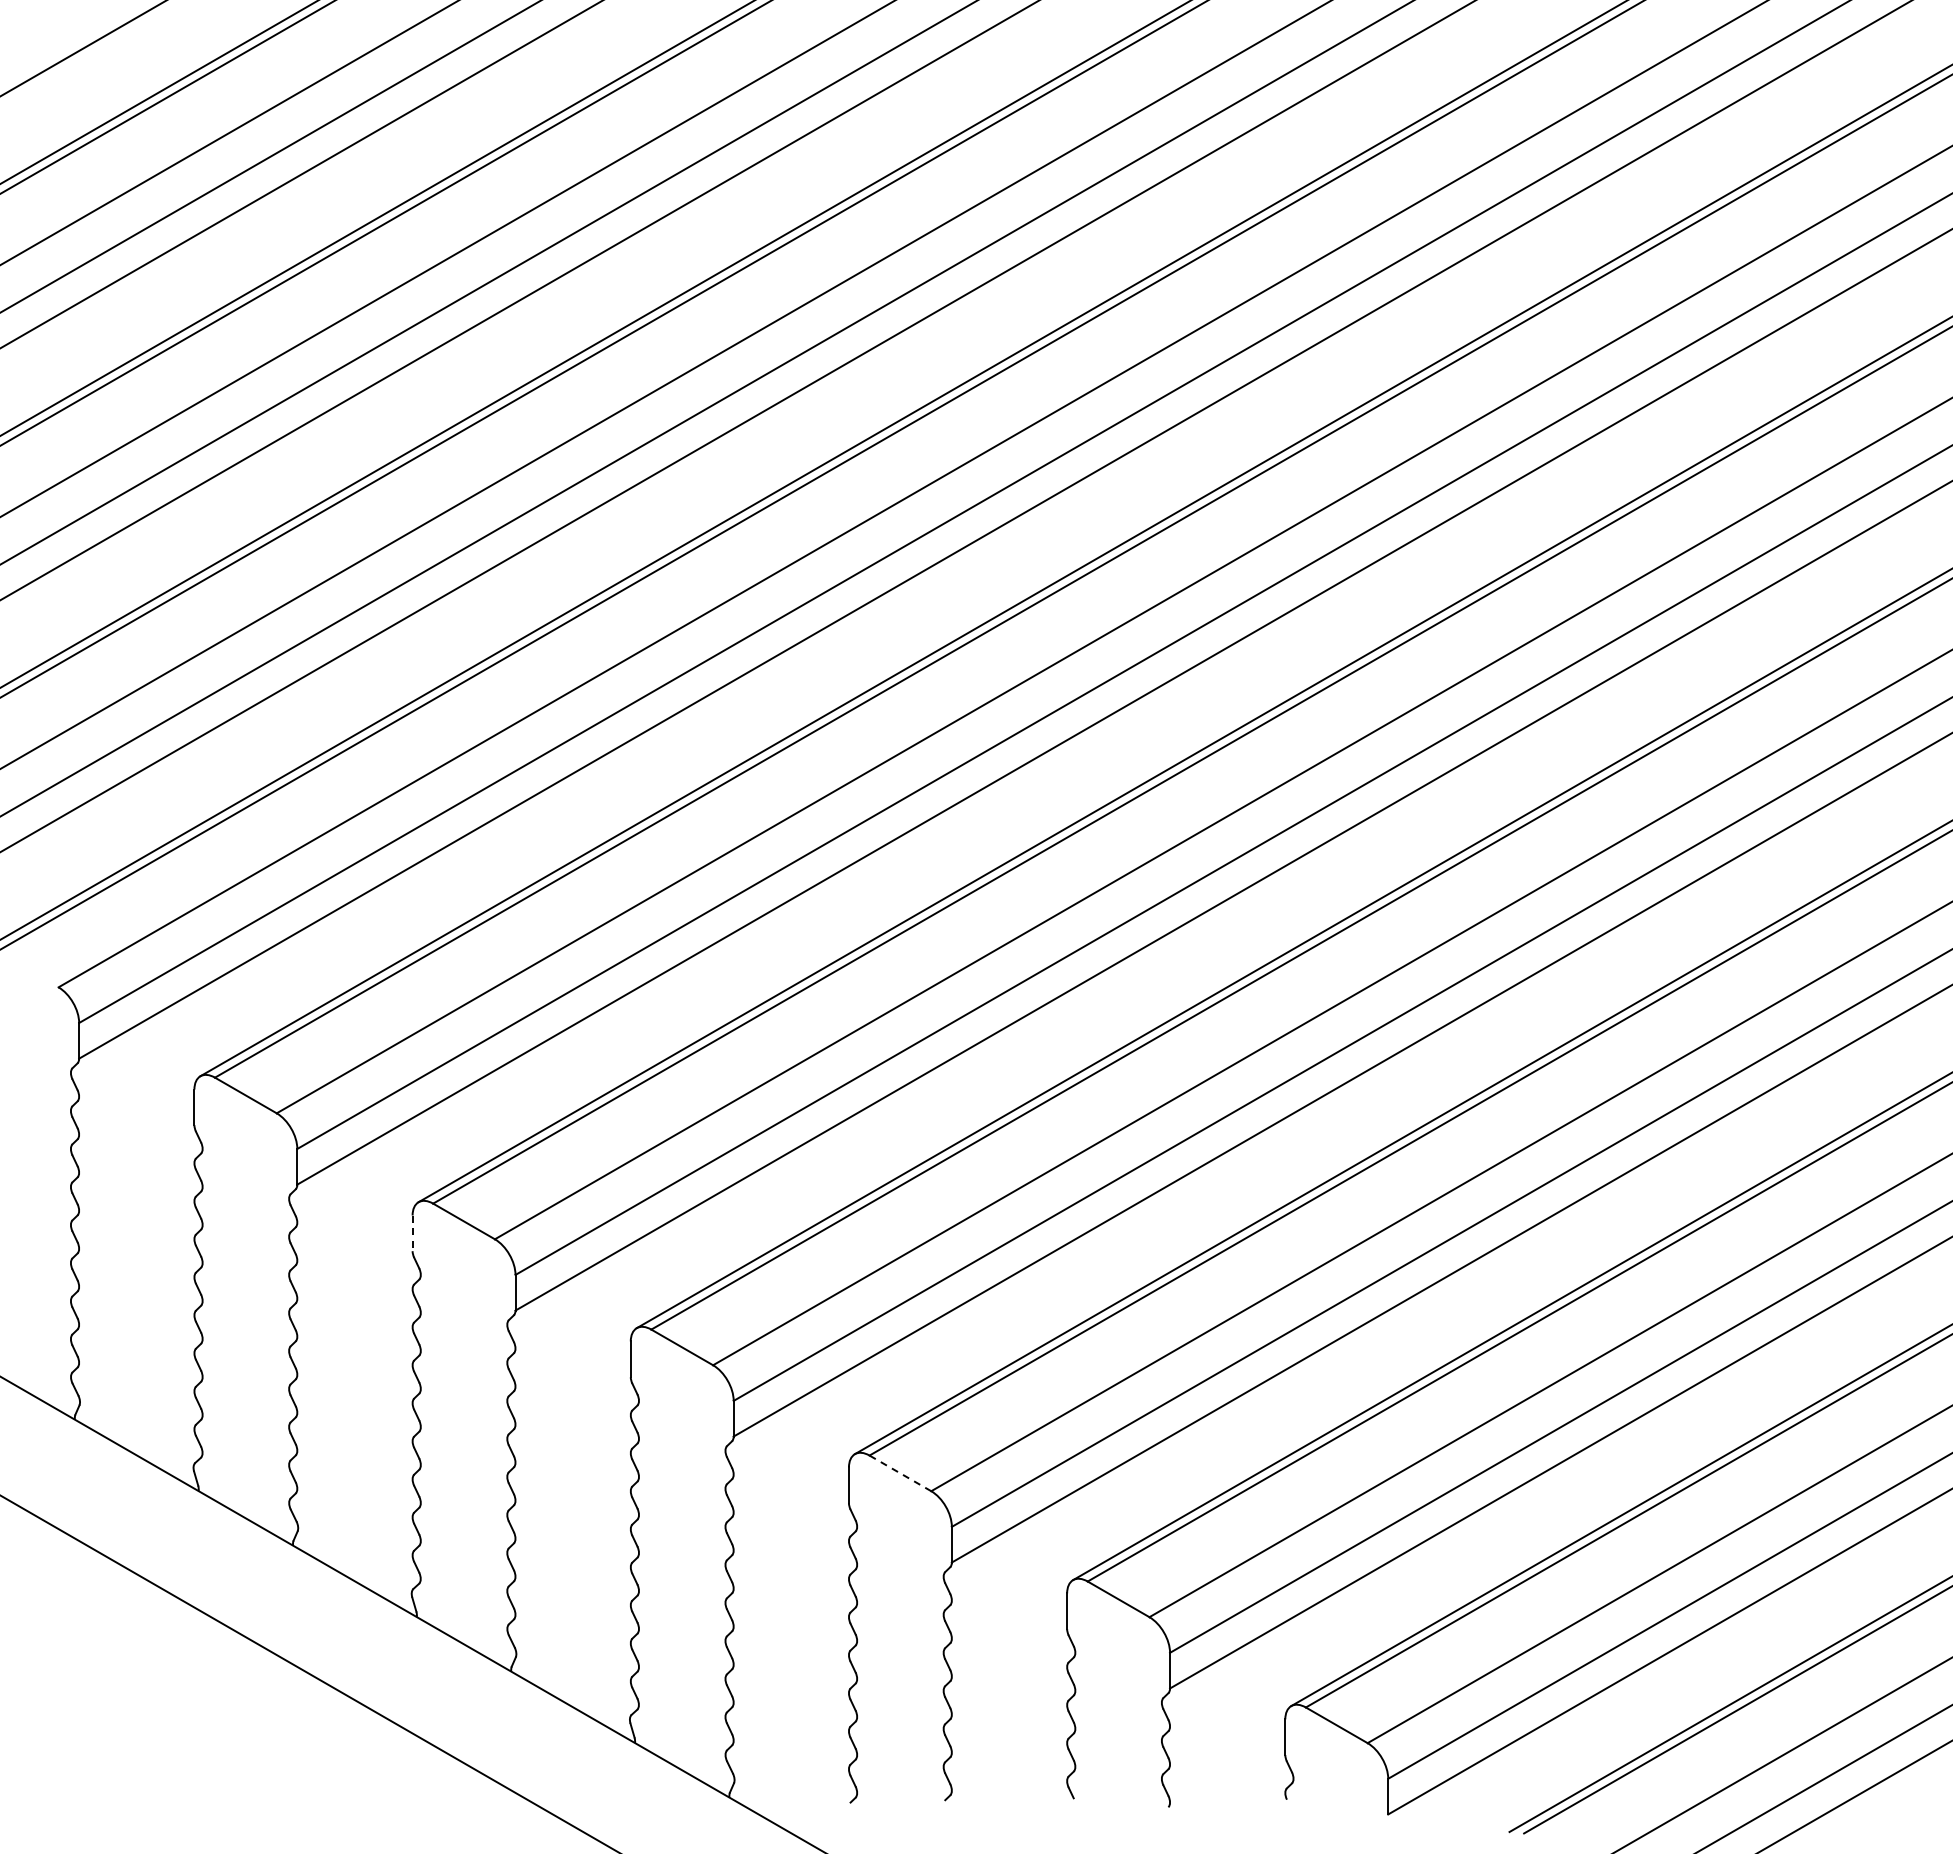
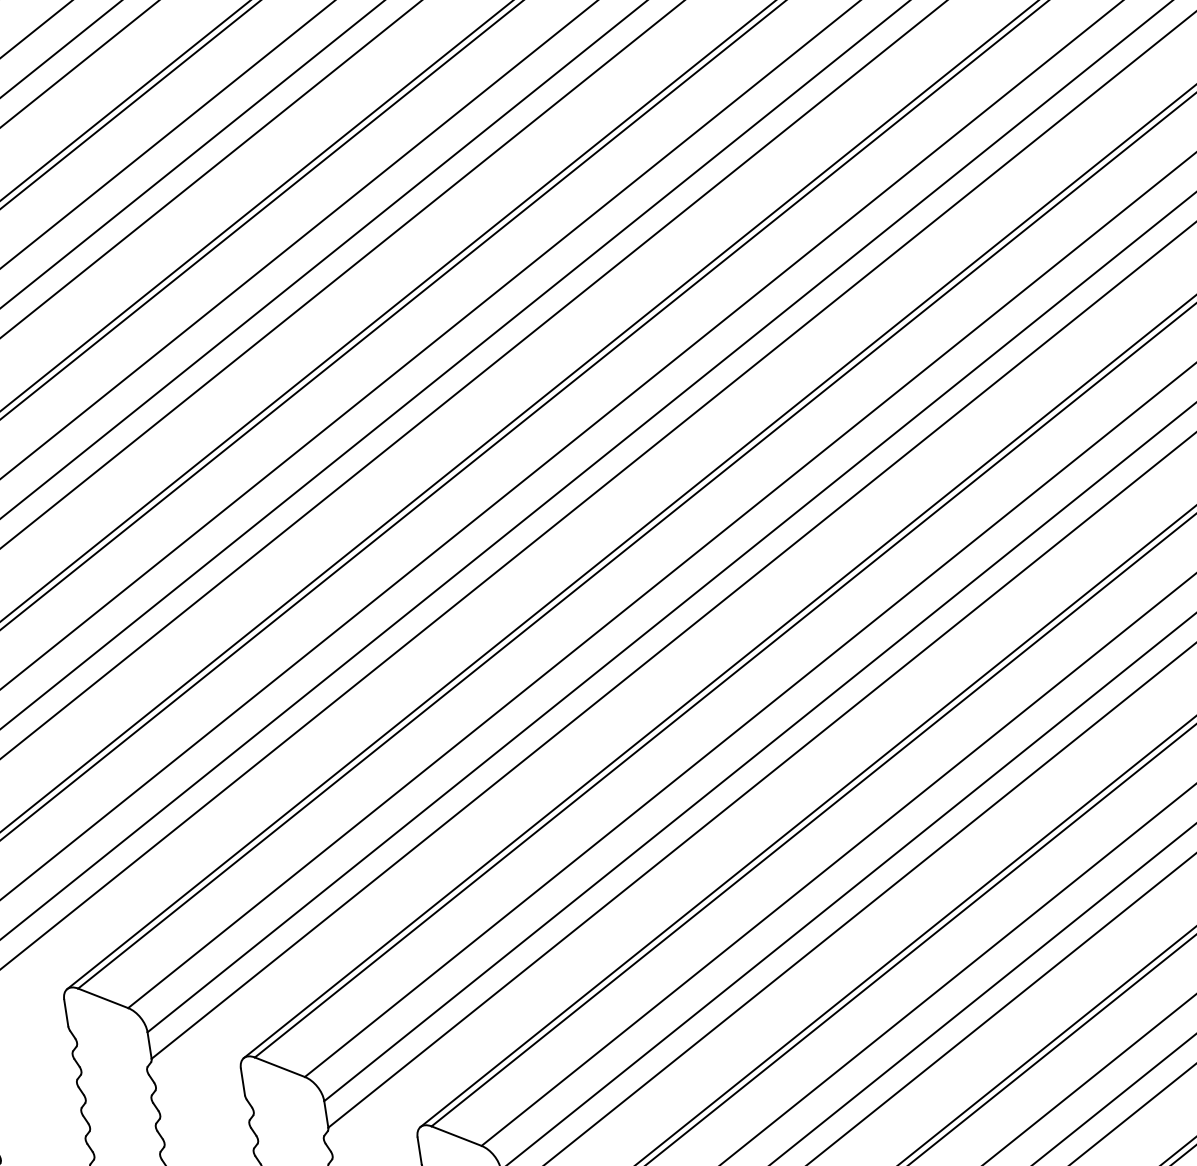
line: (412, 1233) -> (66, 1013), dashed -> solid
line: (900, 1473) -> (456, 1136), dashed -> solid

